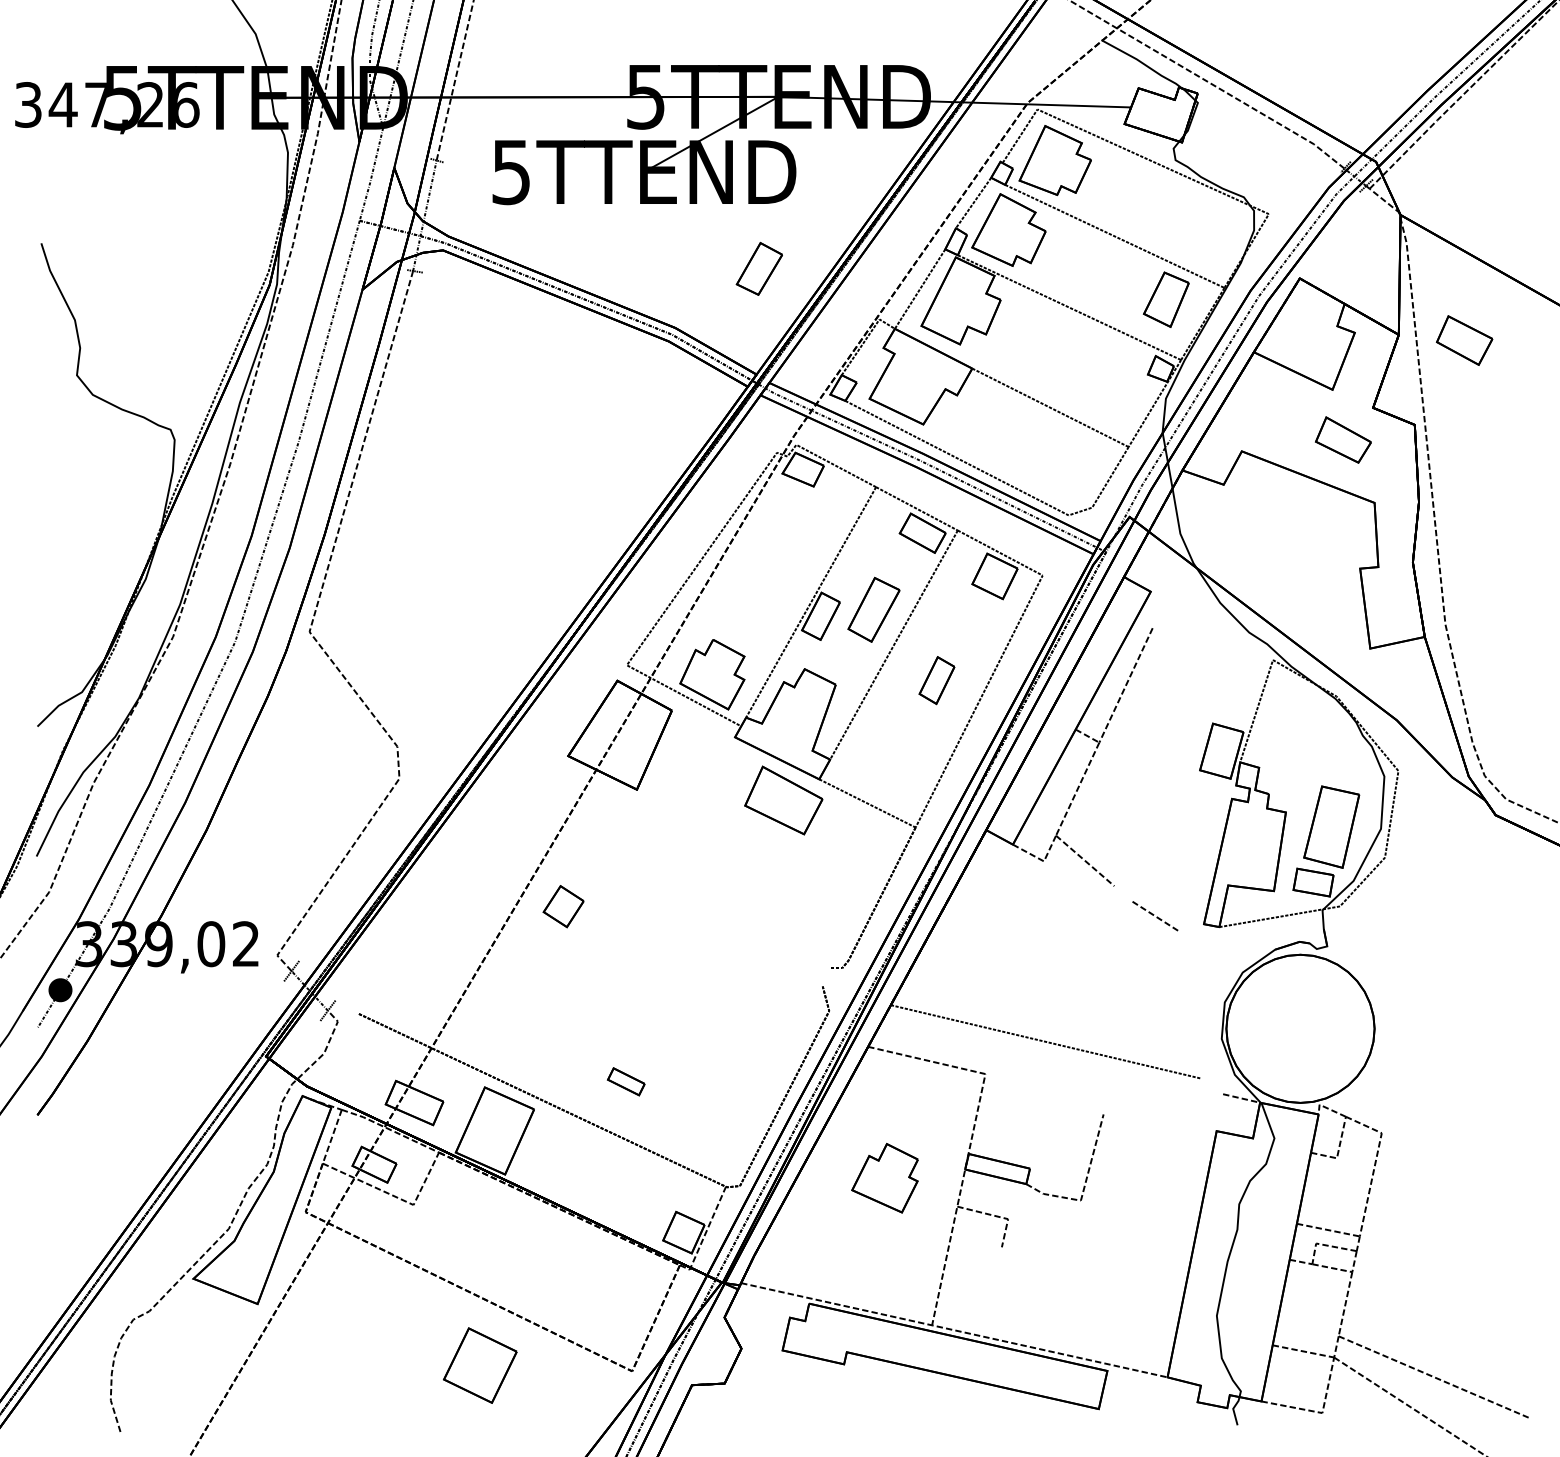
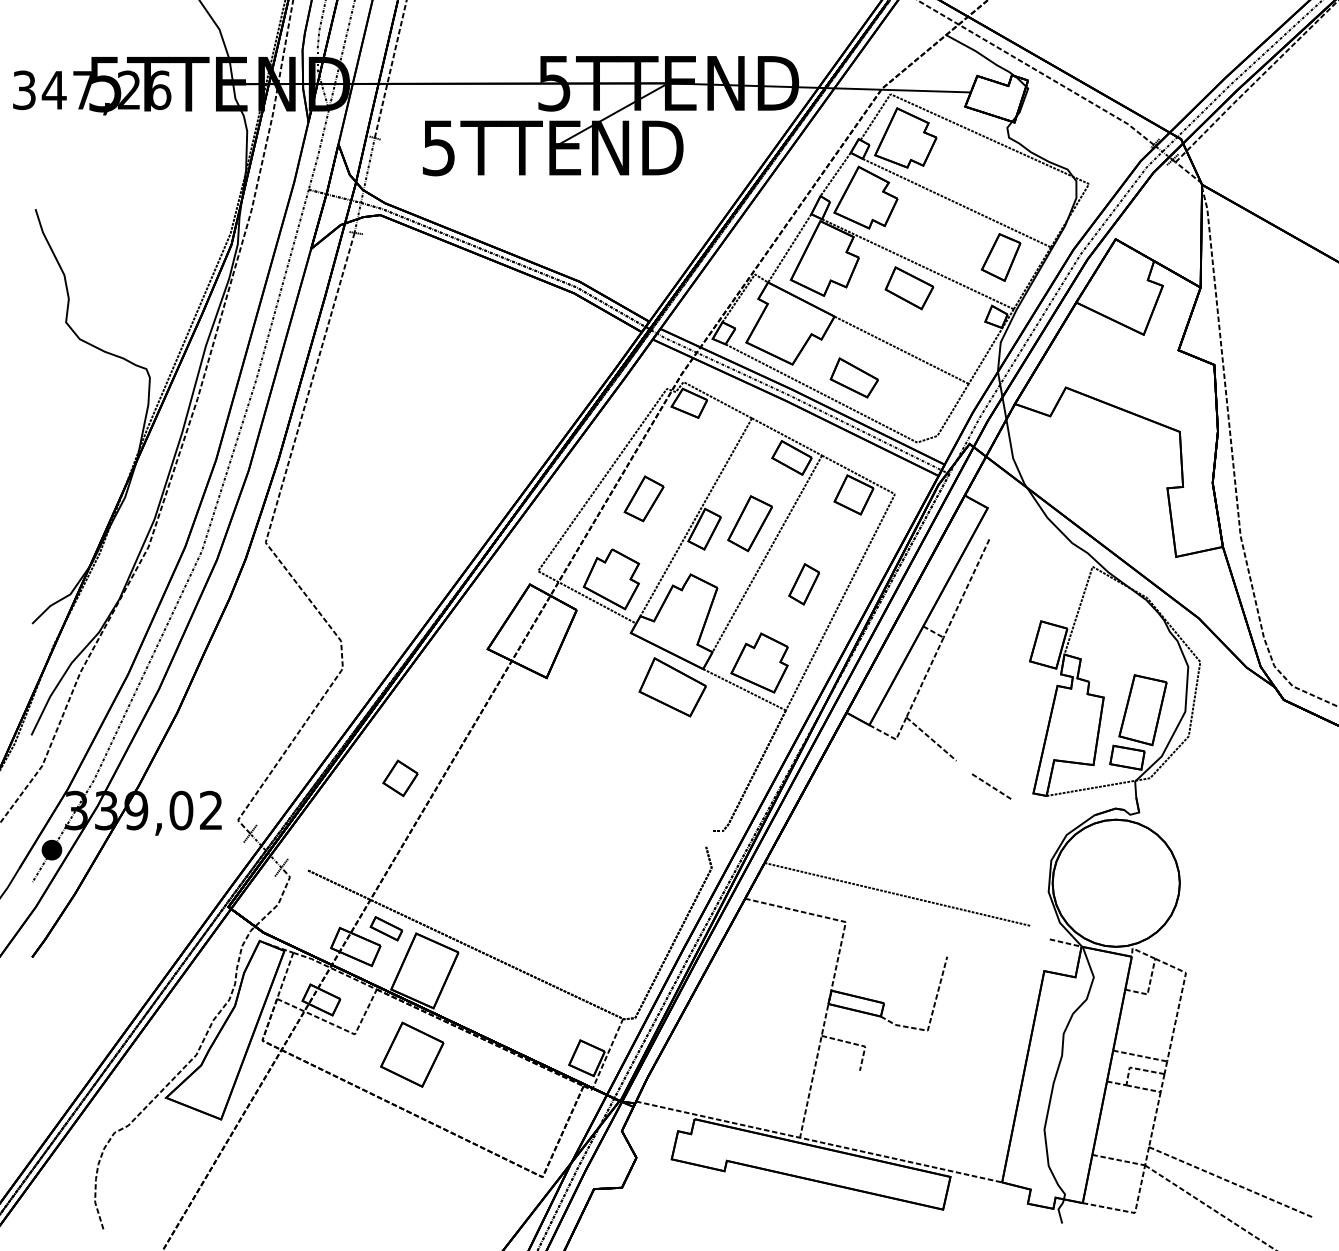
part: (758, 268) -> (643, 498), moved
part: (1464, 340) -> (909, 288), moved
part: (1343, 439) -> (854, 377), moved
part: (563, 906) -> (400, 778), moved
part: (626, 1081) -> (386, 928), moved
part: (884, 1178) -> (759, 663), moved
part: (480, 1365) -> (412, 1054), moved

